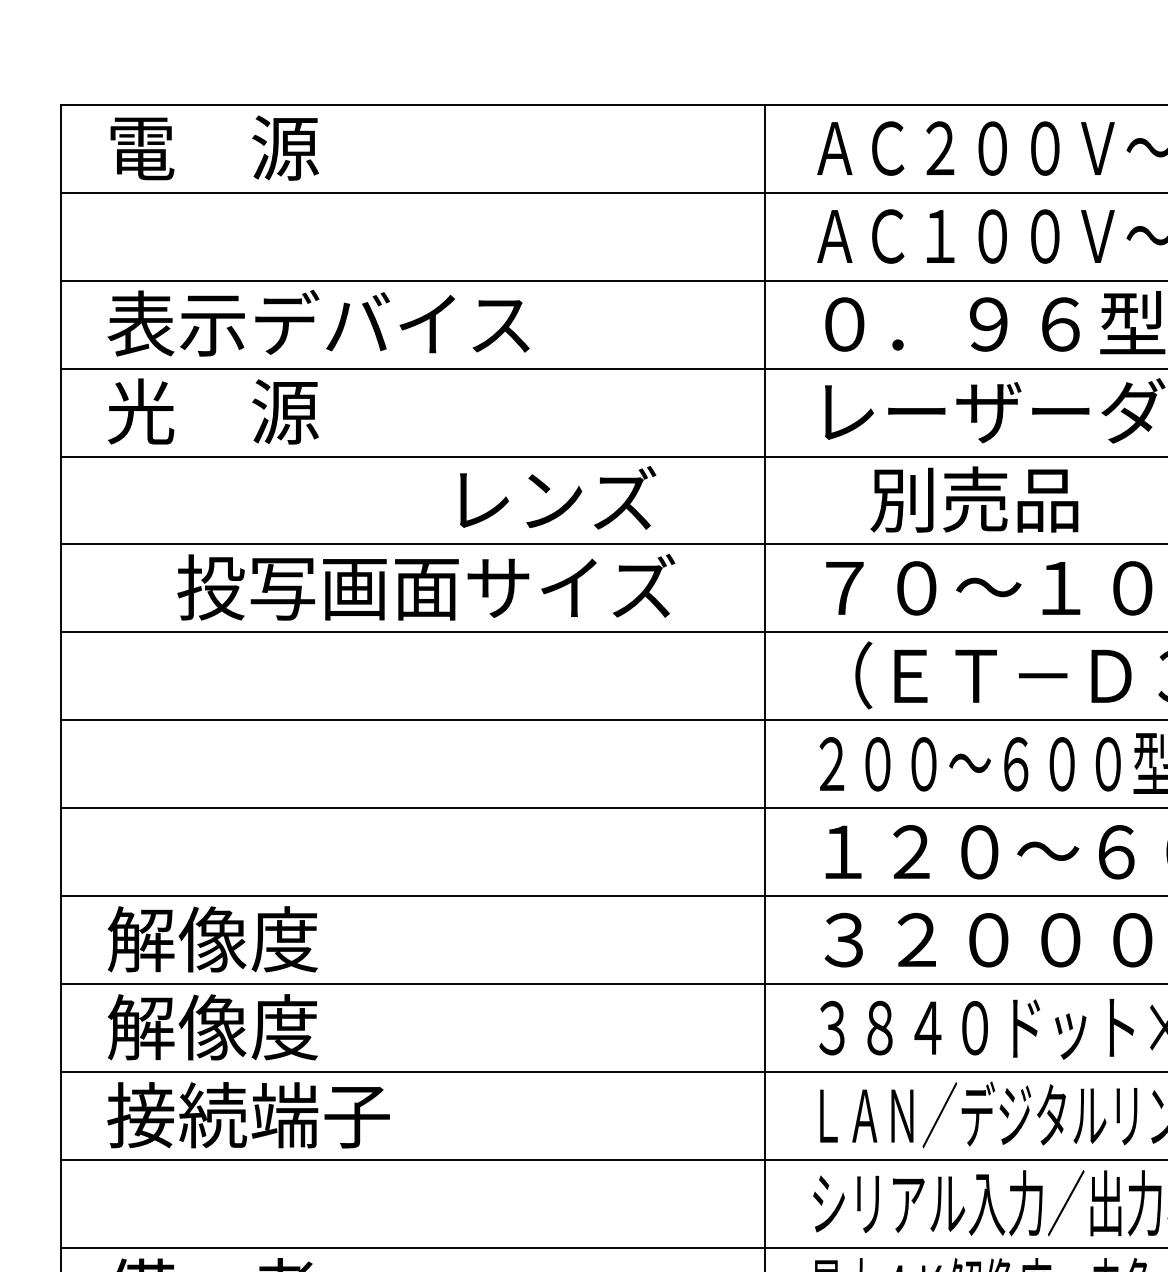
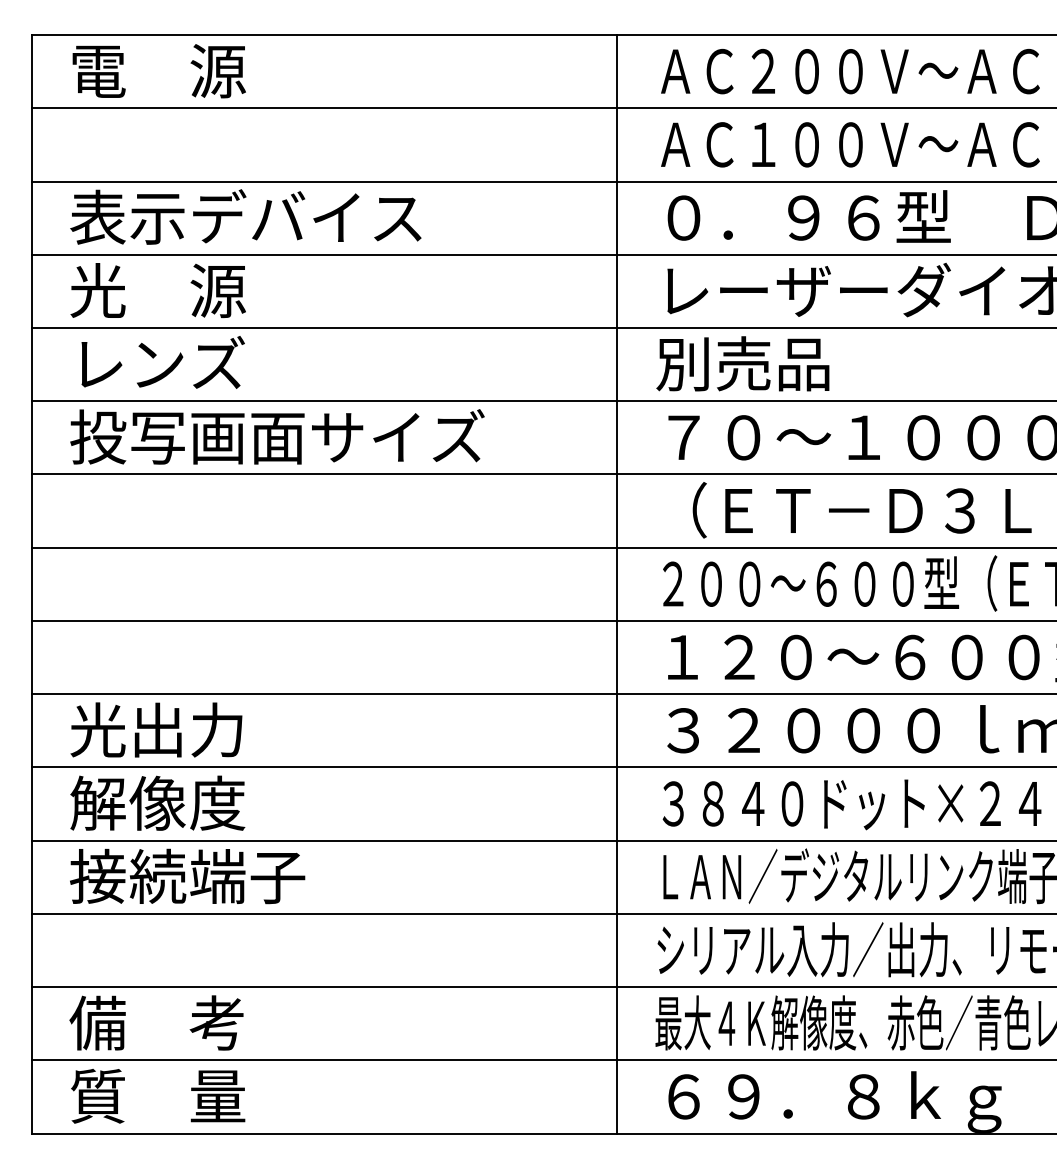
text: (557, 497) -> (162, 362), moved
text: (973, 499) -> (742, 363), moved
text: (426, 586) -> (277, 436), moved
text: (212, 938) -> (157, 729), 解像度 -> 光出力

